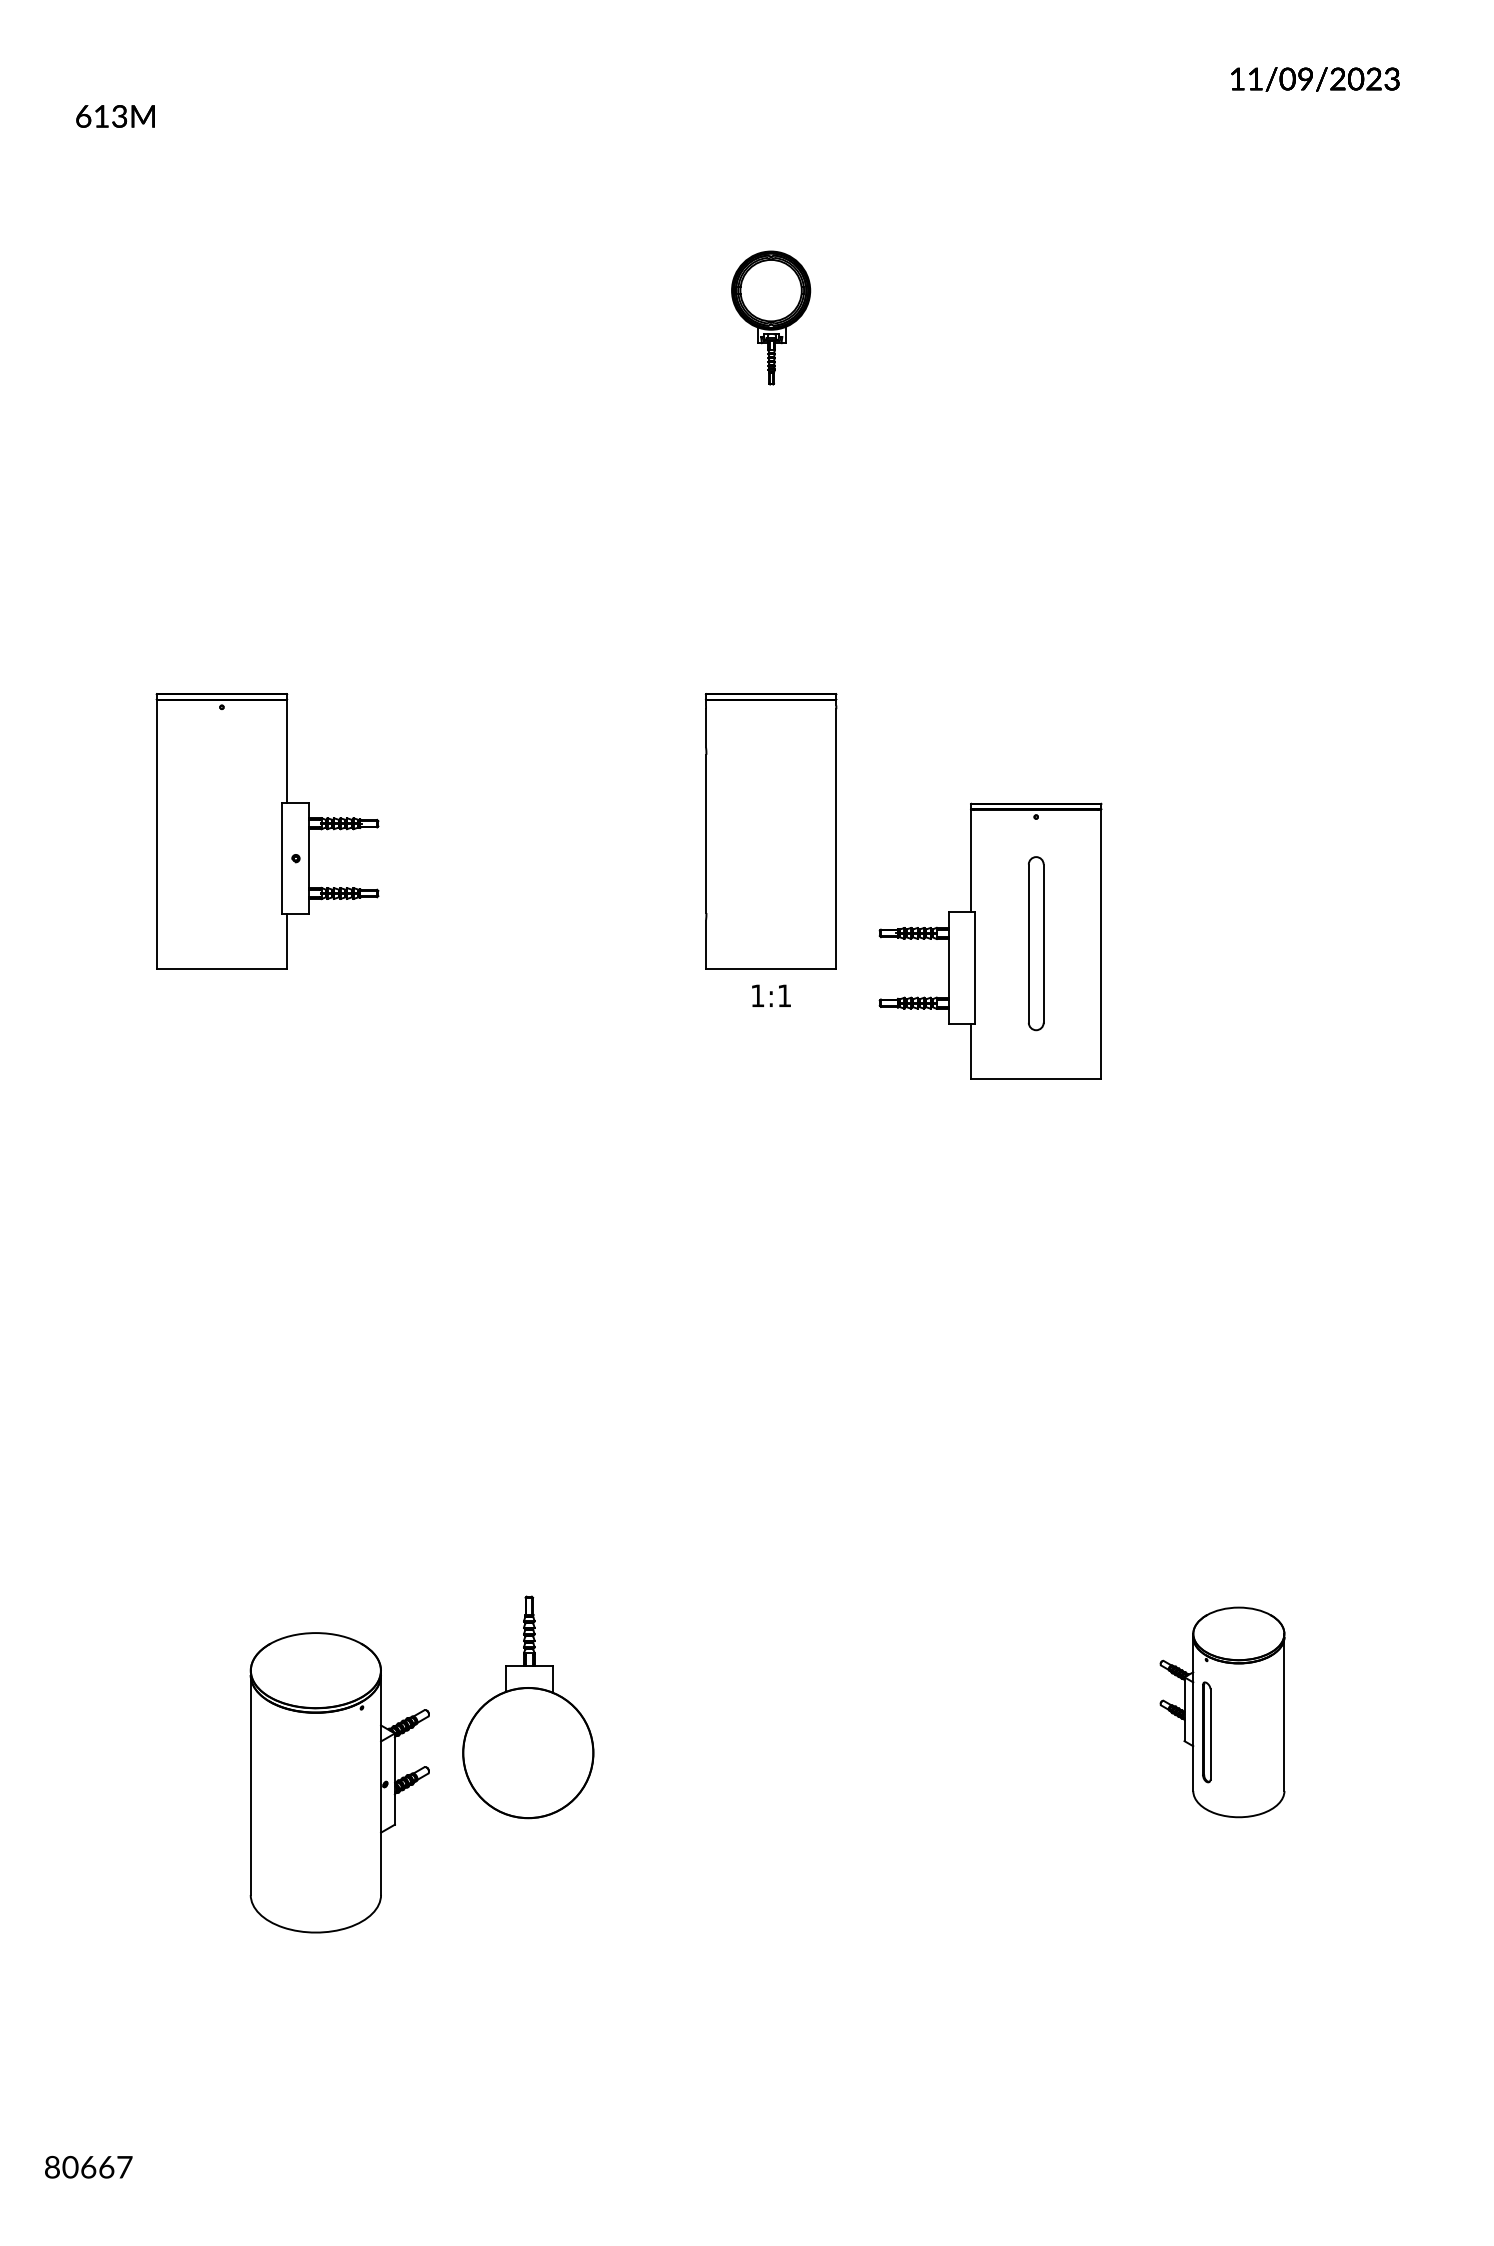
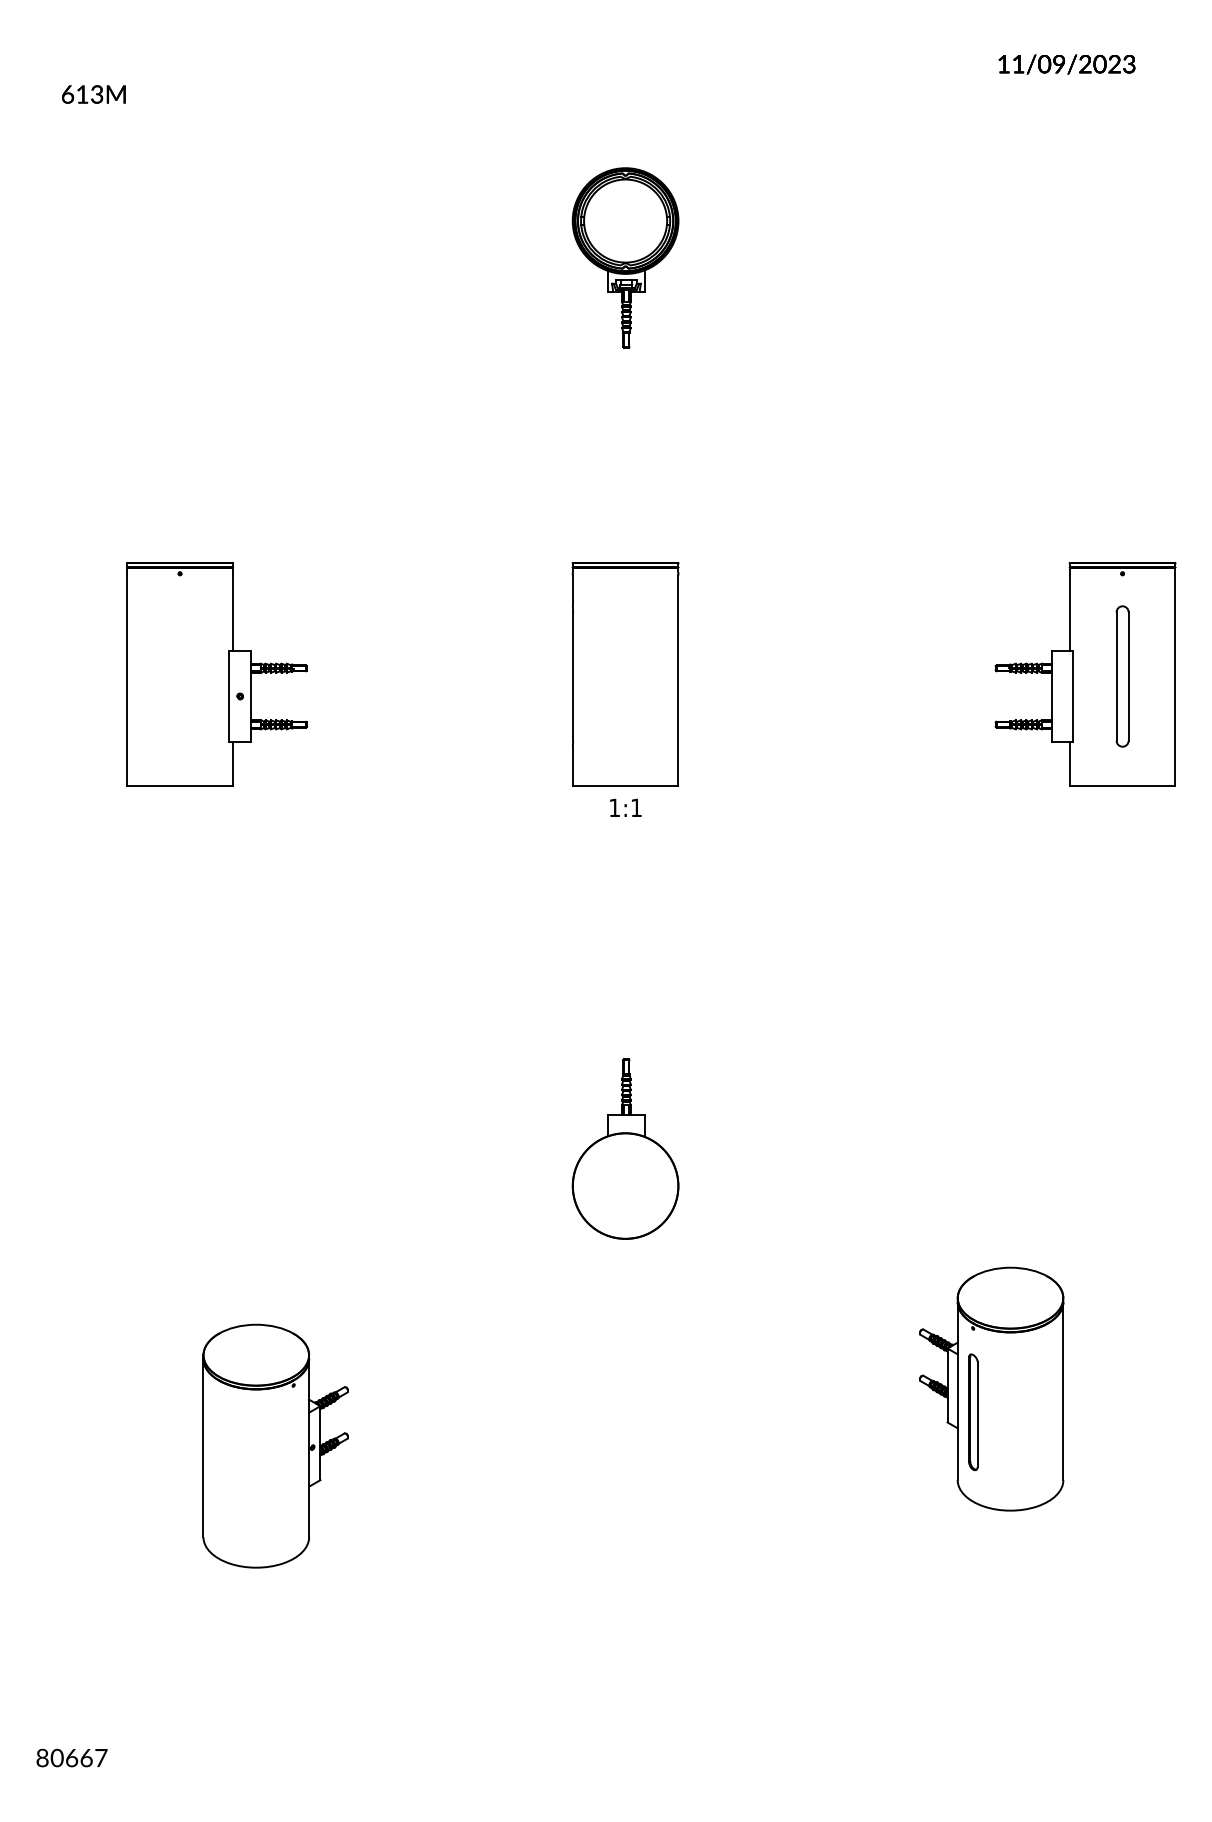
part: (771, 317) -> (625, 257), size x1.67
part: (990, 941) -> (1085, 674), moved
part: (528, 1706) -> (625, 1148), moved
part: (1222, 1711) -> (991, 1388), size x1.43

